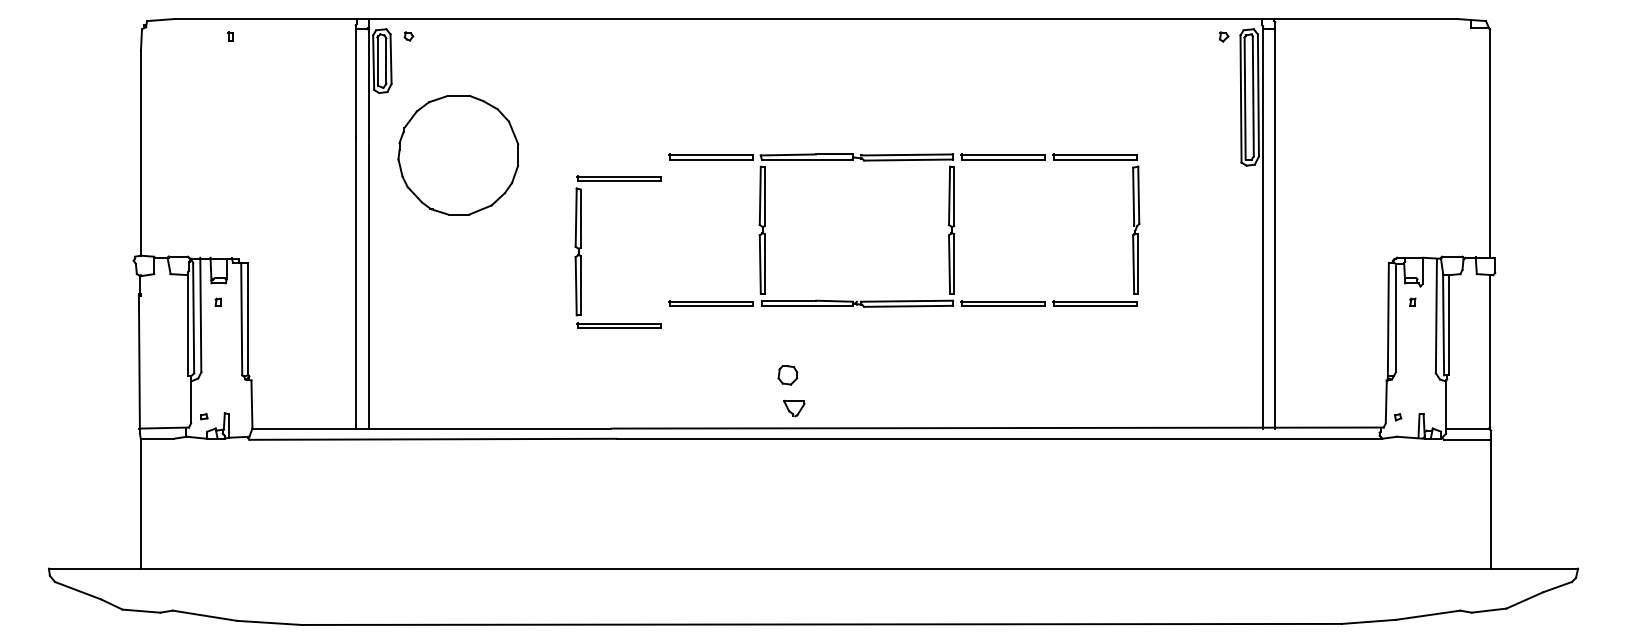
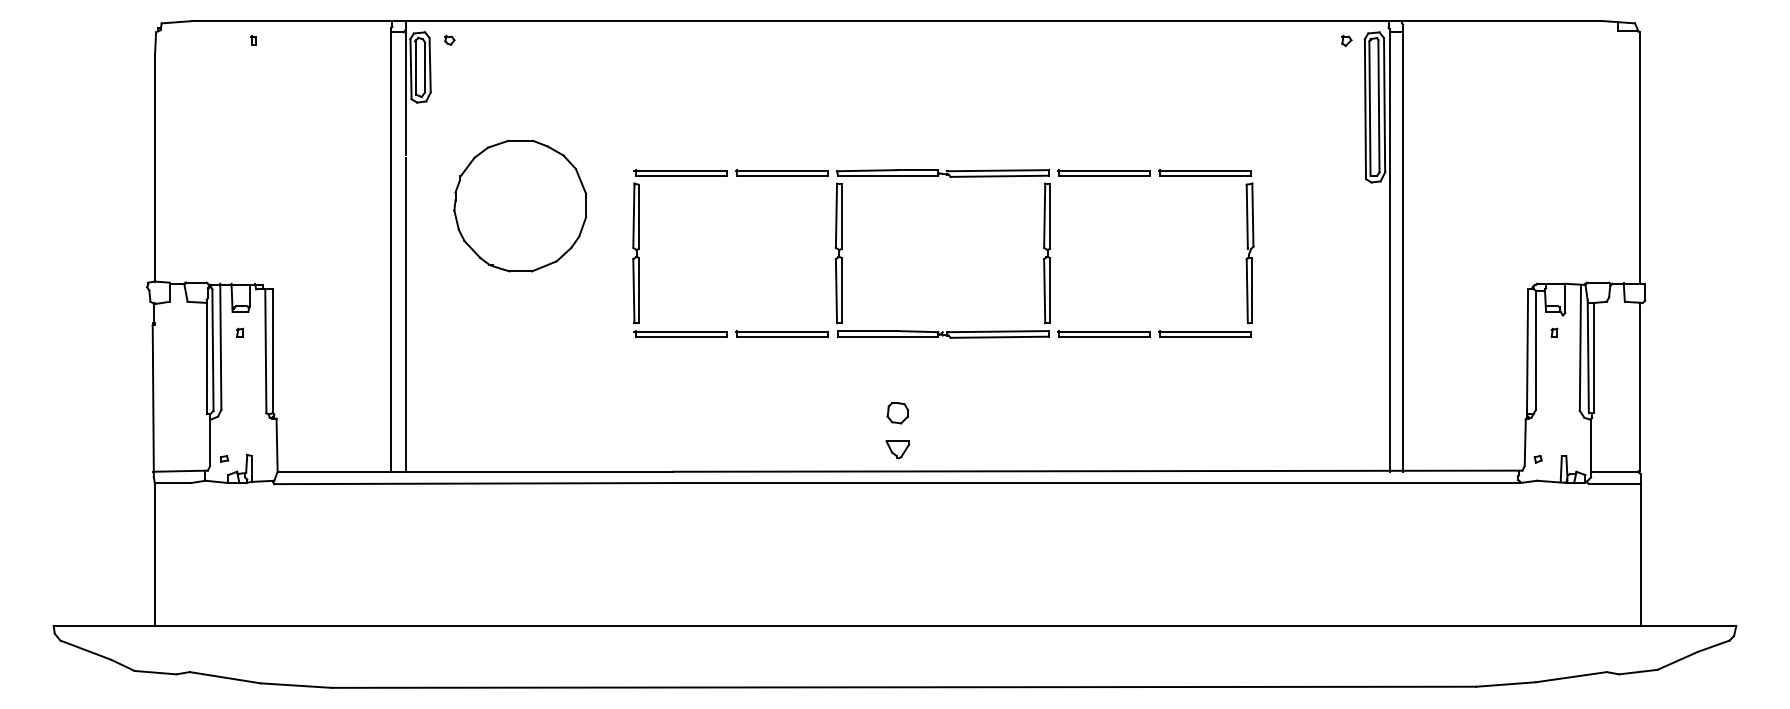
part: (457, 154) -> (519, 205), moved
part: (581, 248) -> (639, 249), moved
part: (787, 375) -> (897, 413), moved
part: (793, 408) -> (897, 449), moved

